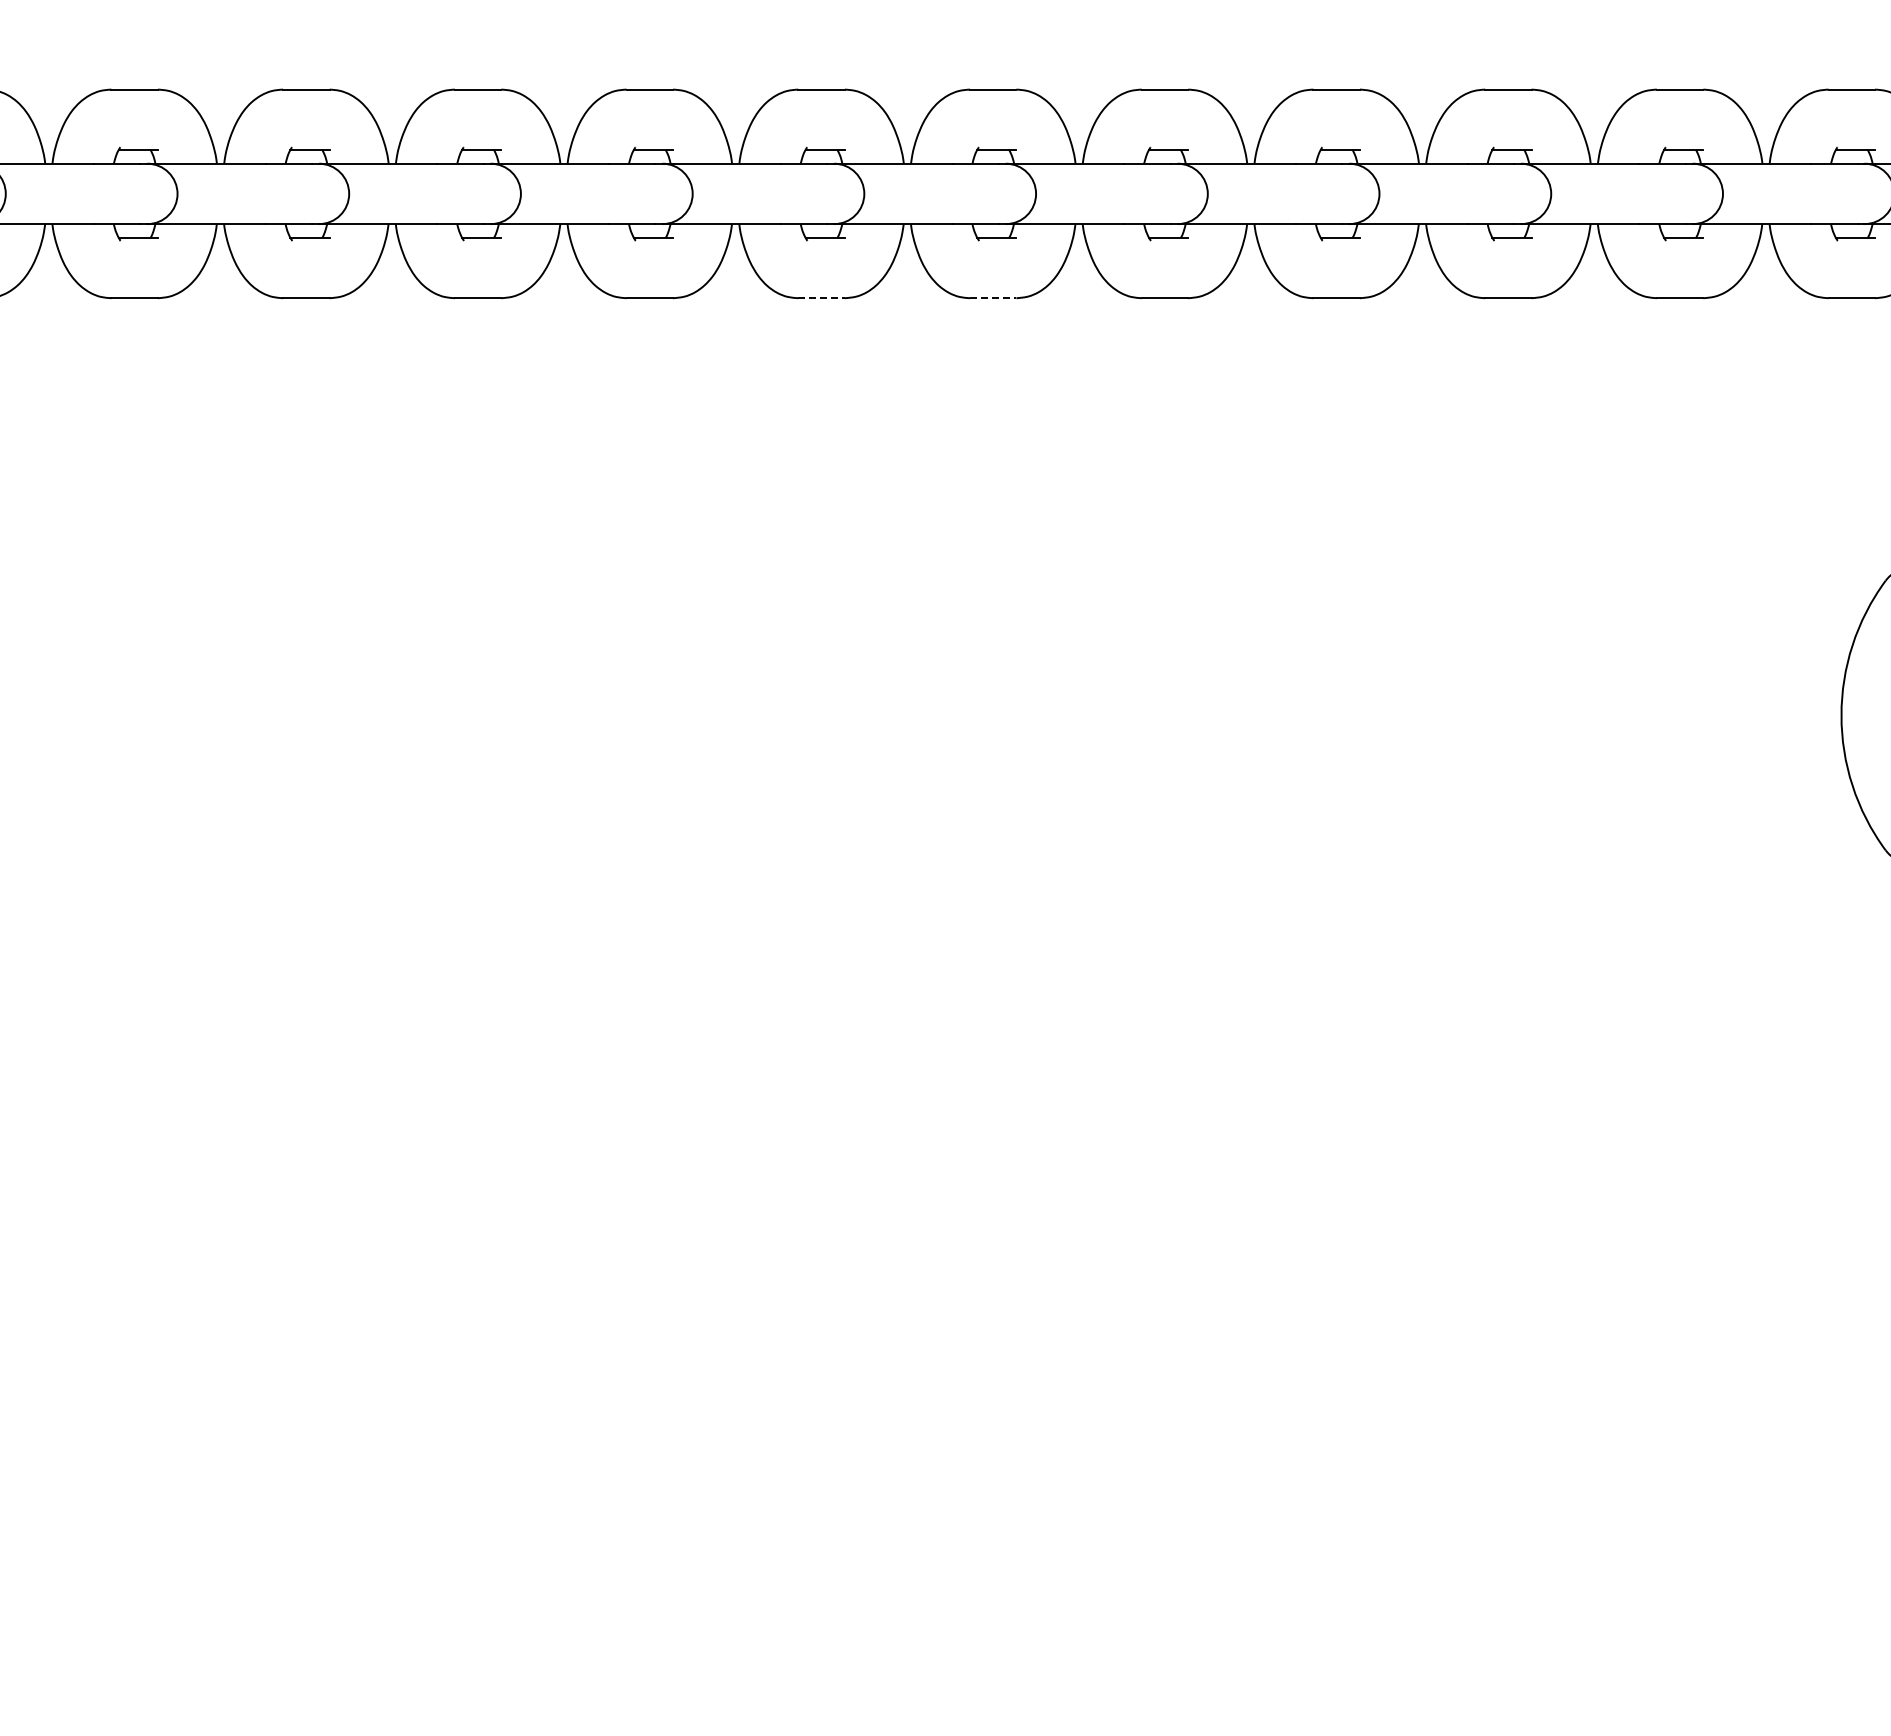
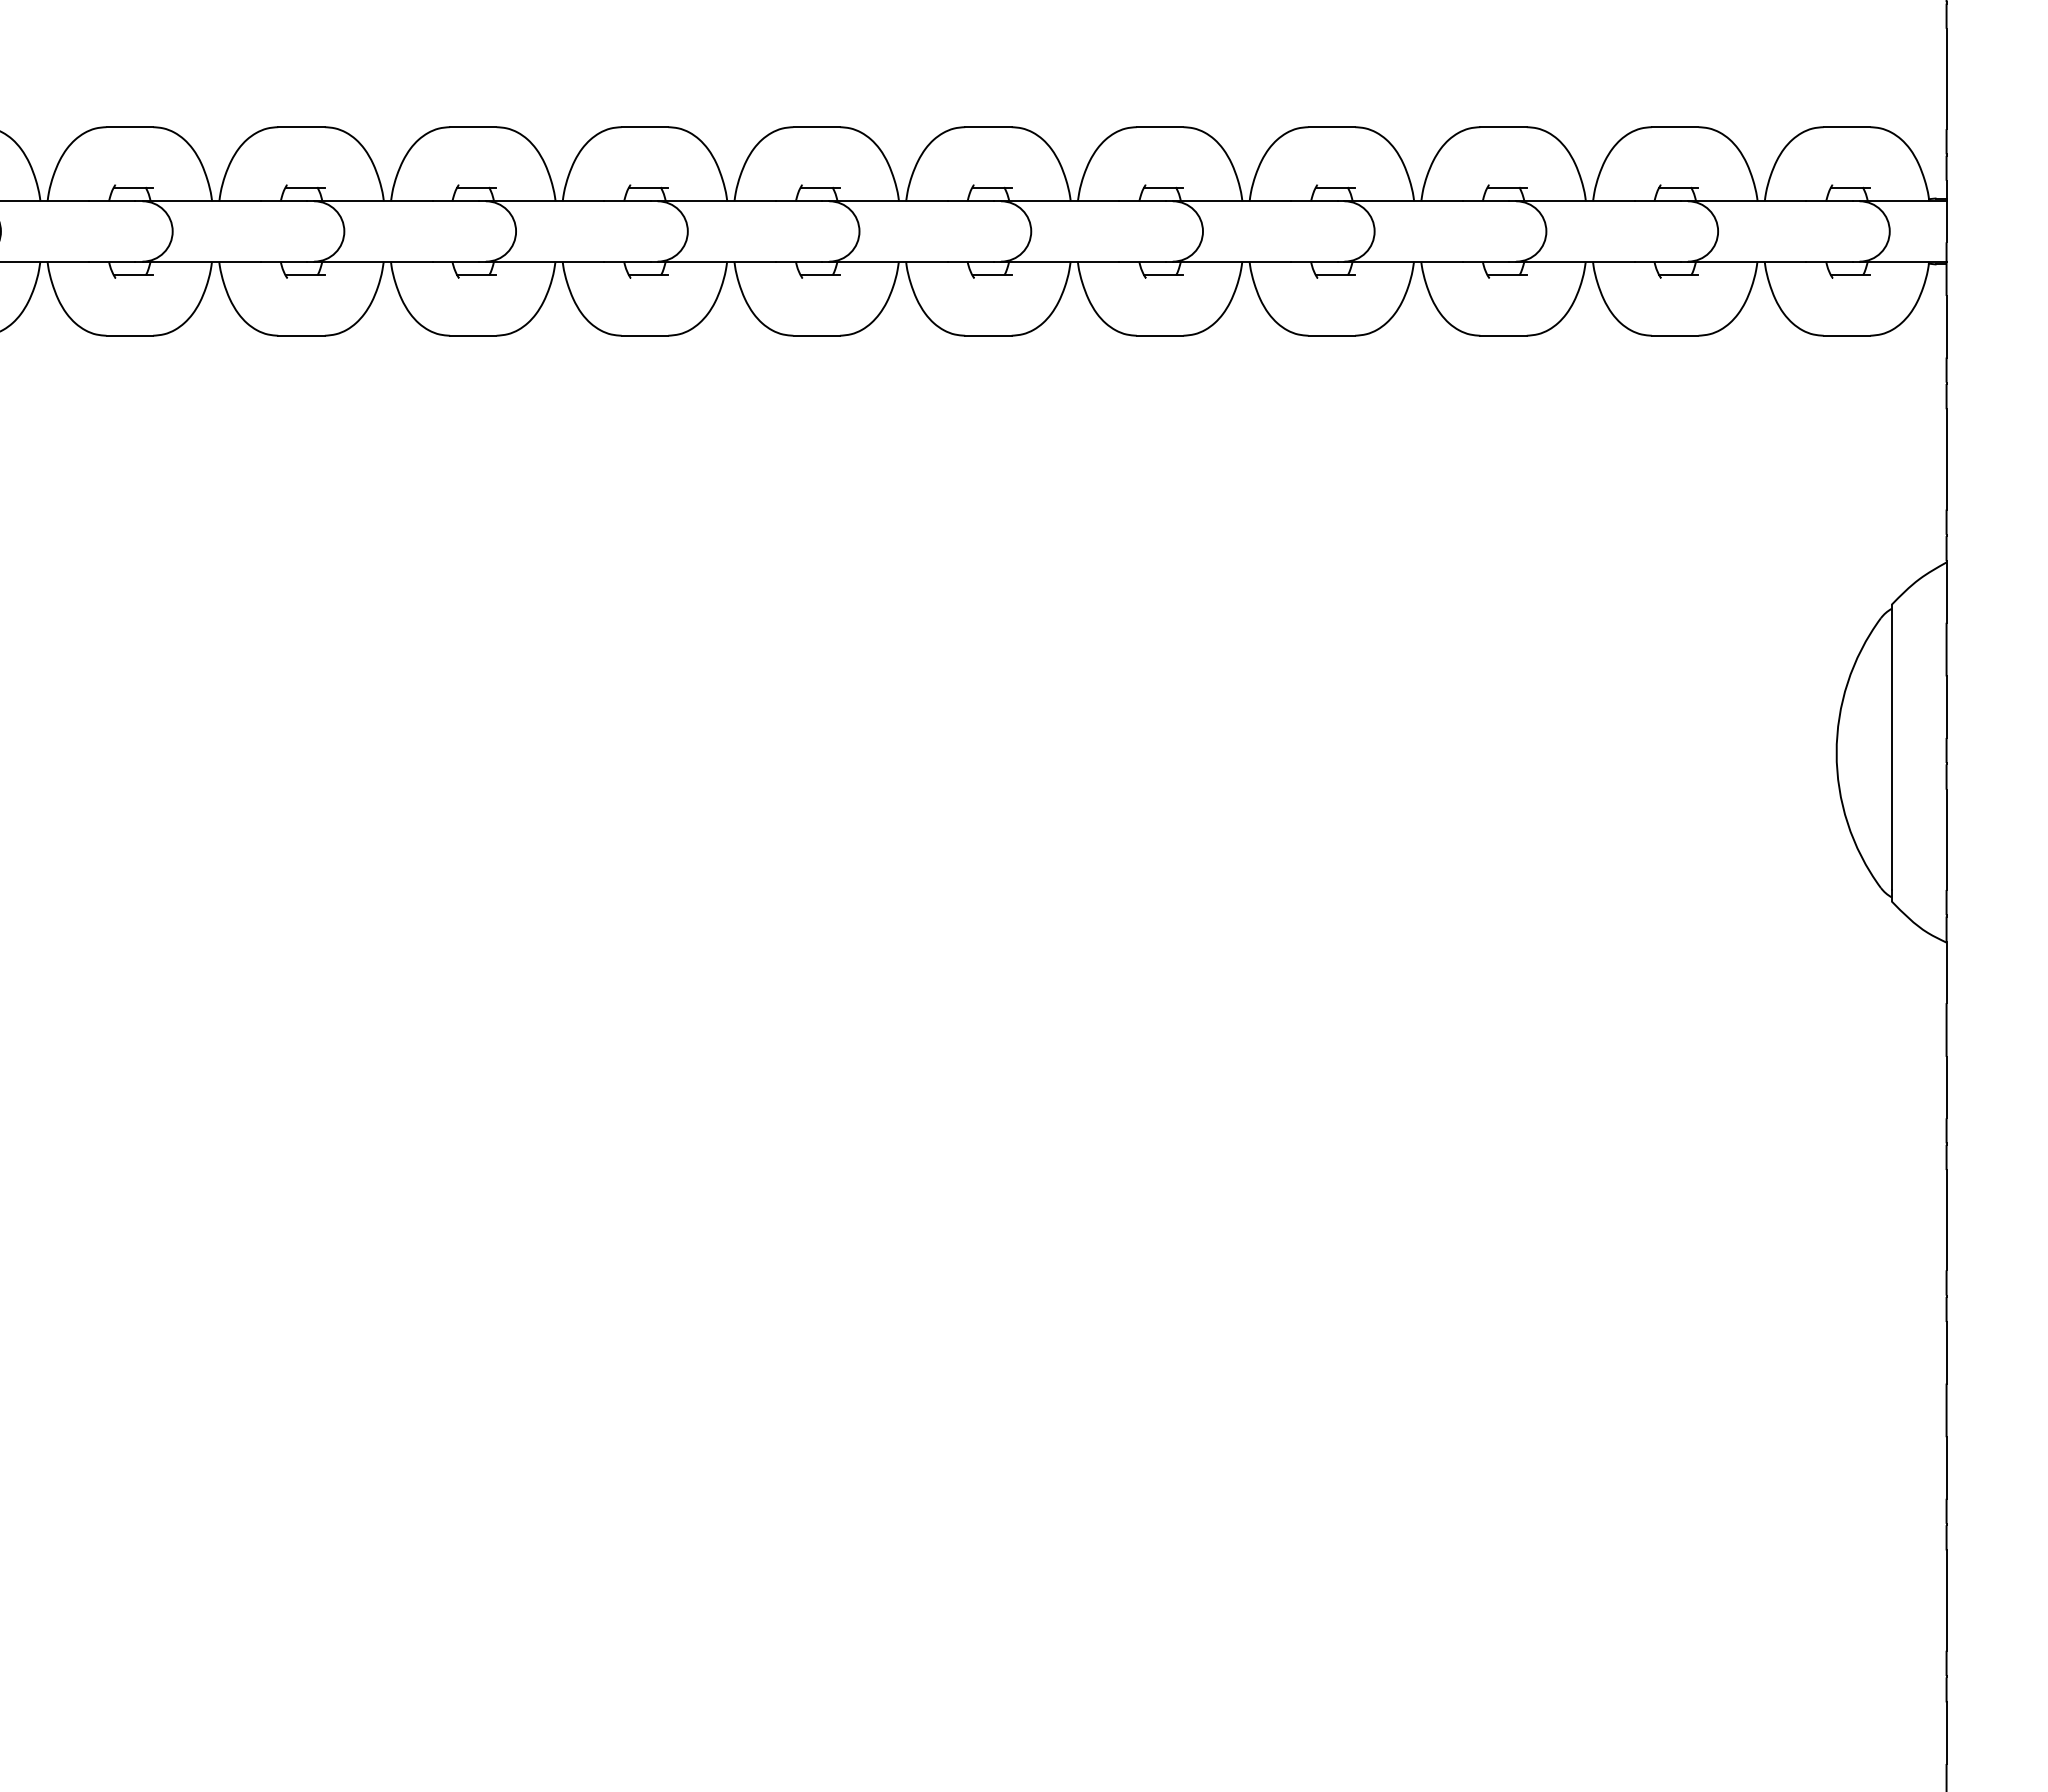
line: (822, 297) -> (817, 335), dashed -> solid
line: (993, 297) -> (988, 335), dashed -> solid

